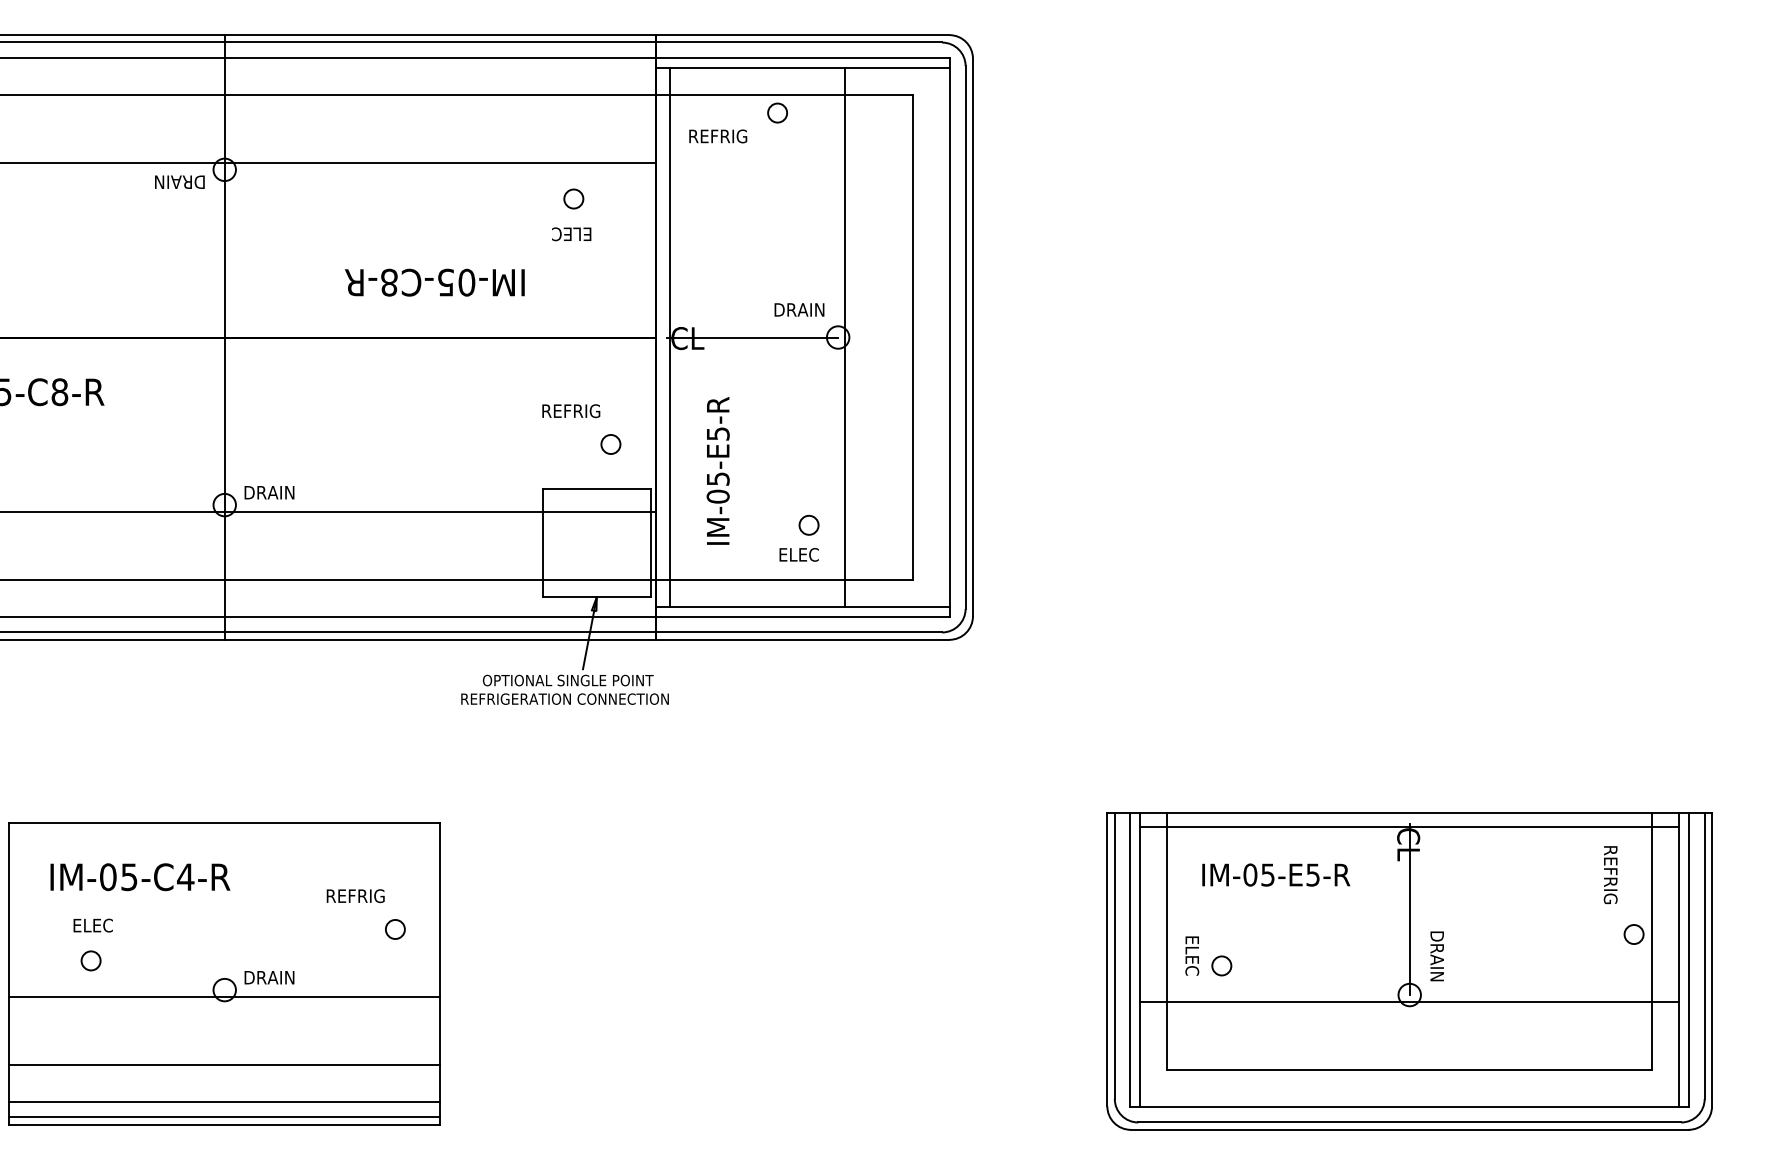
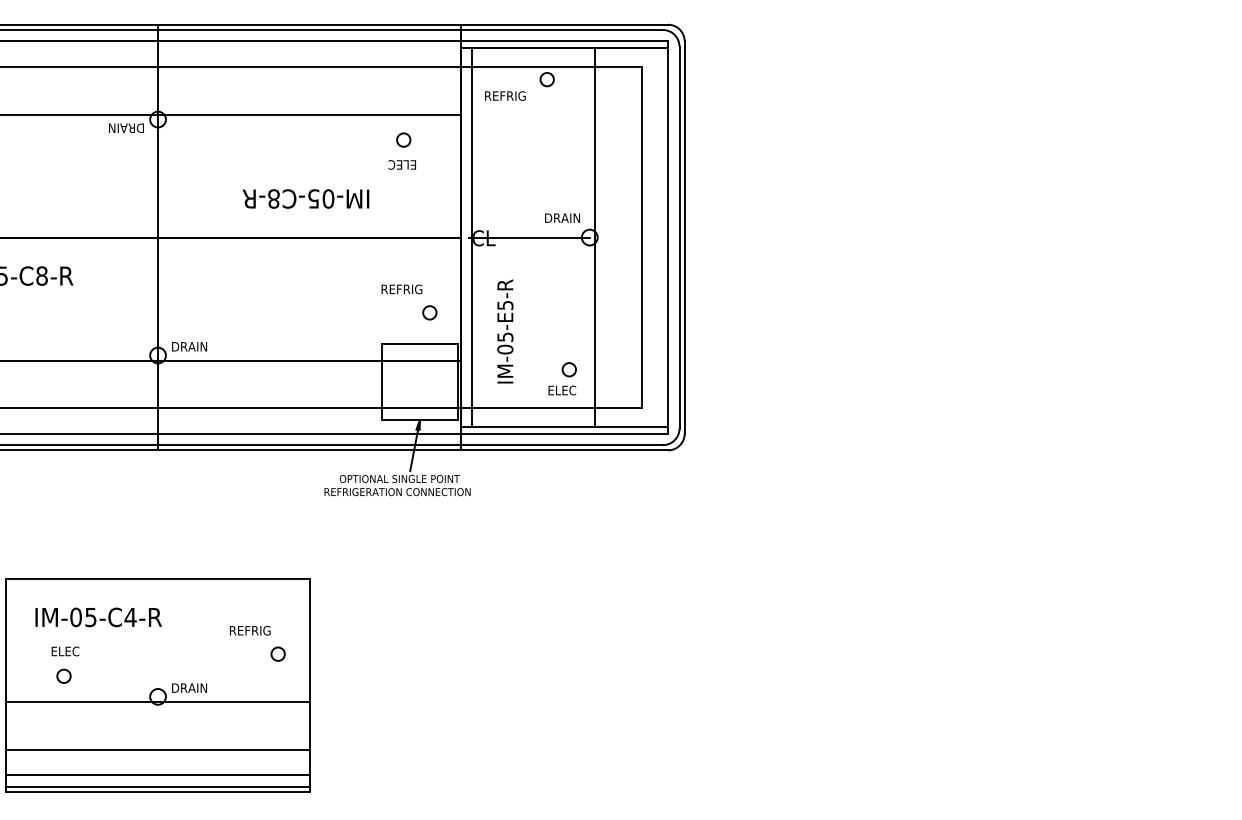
part: (1409, 971) -> (991, 683), removed

